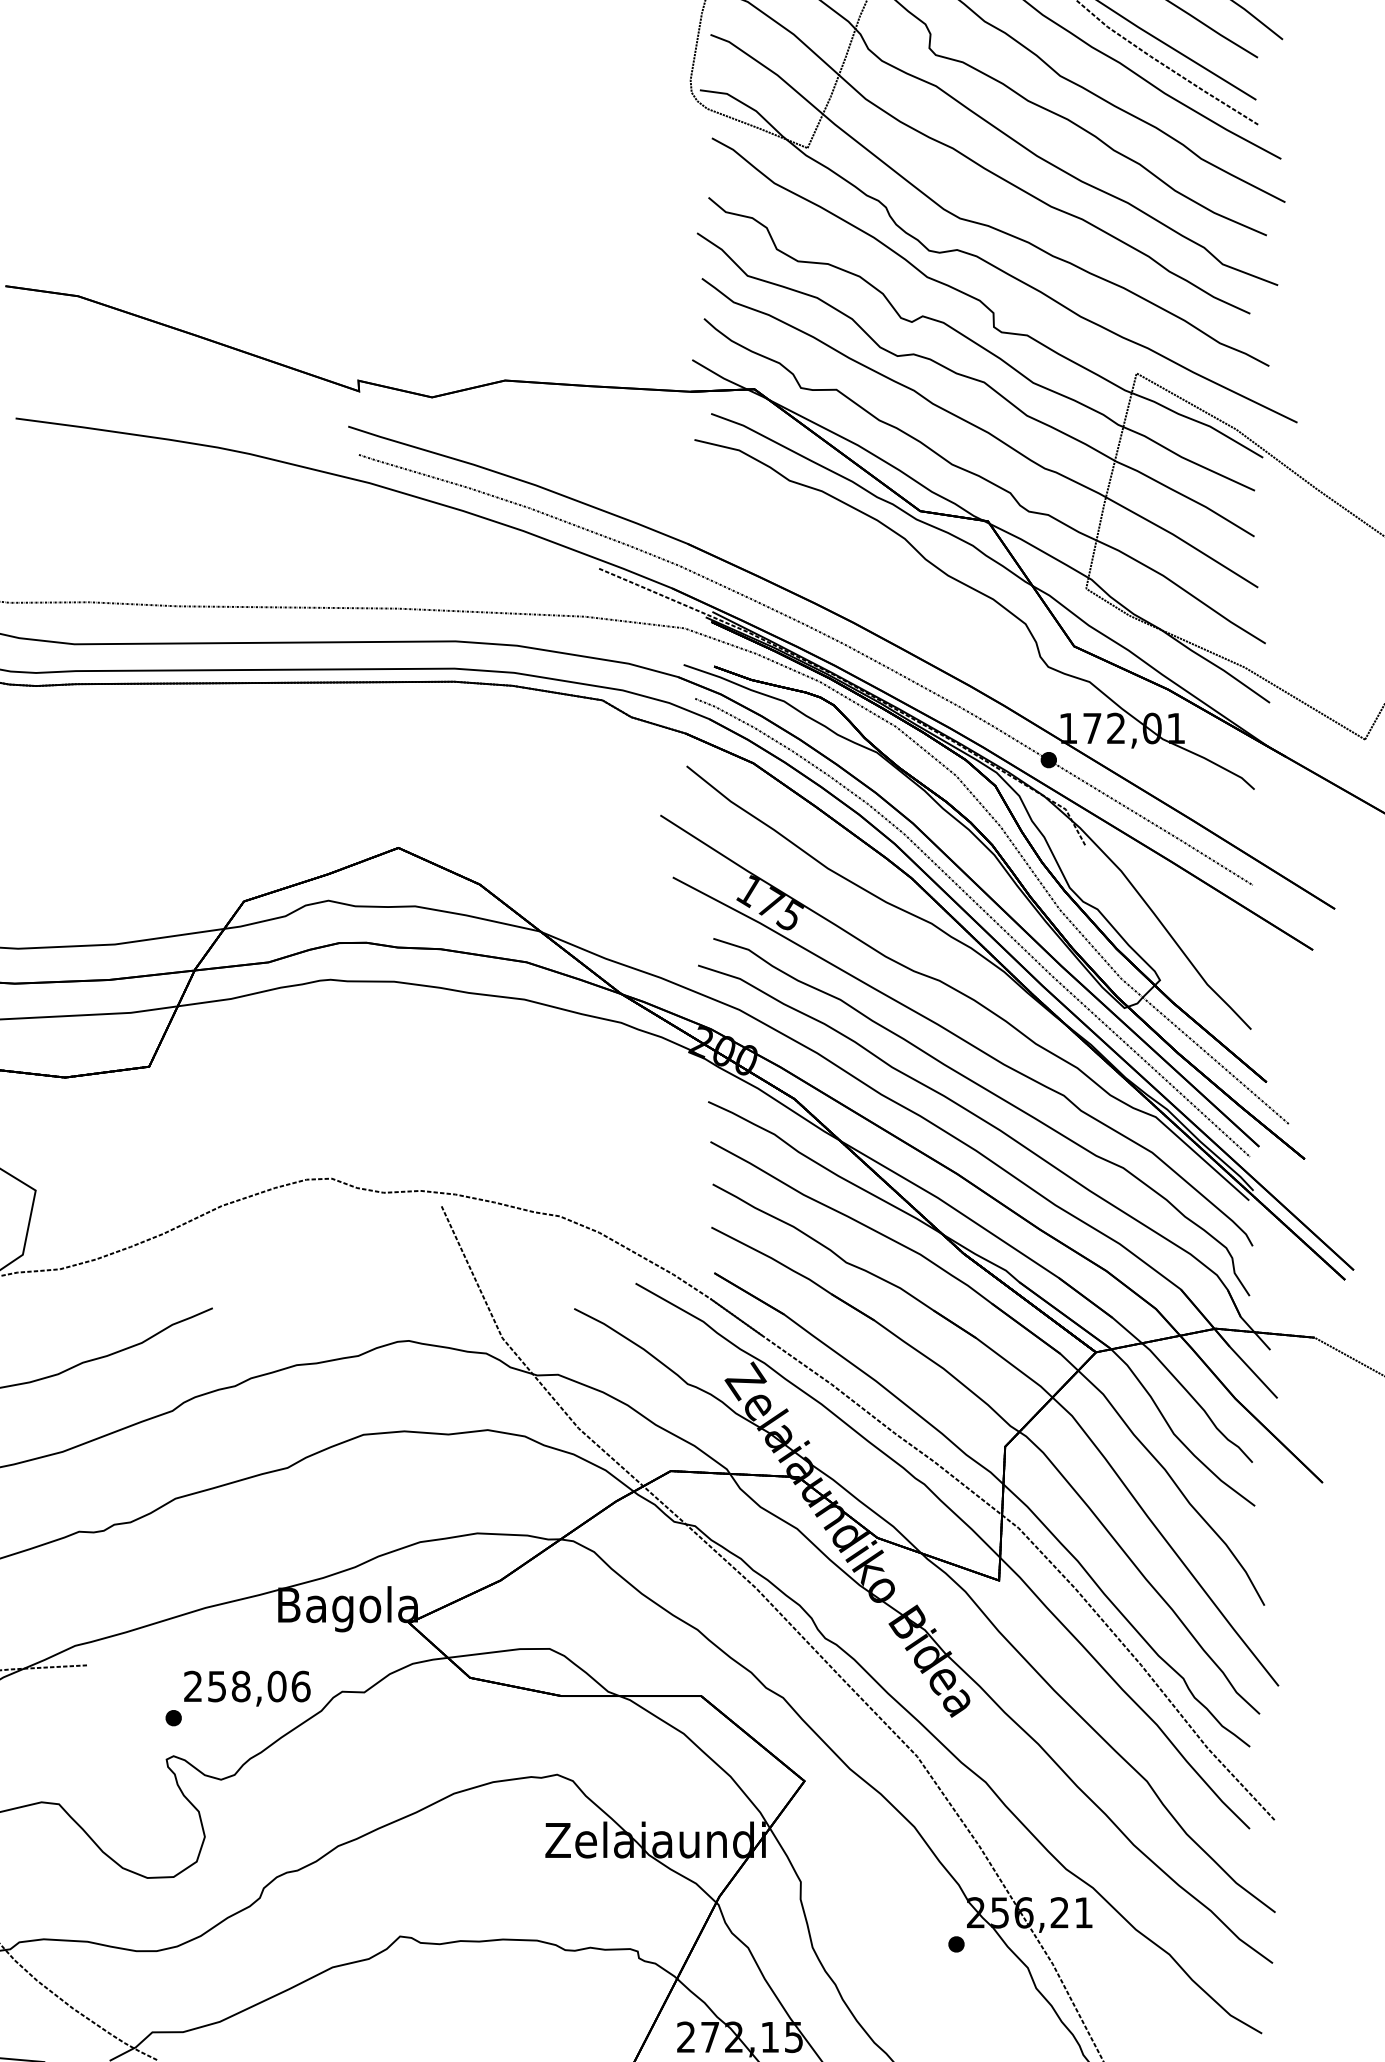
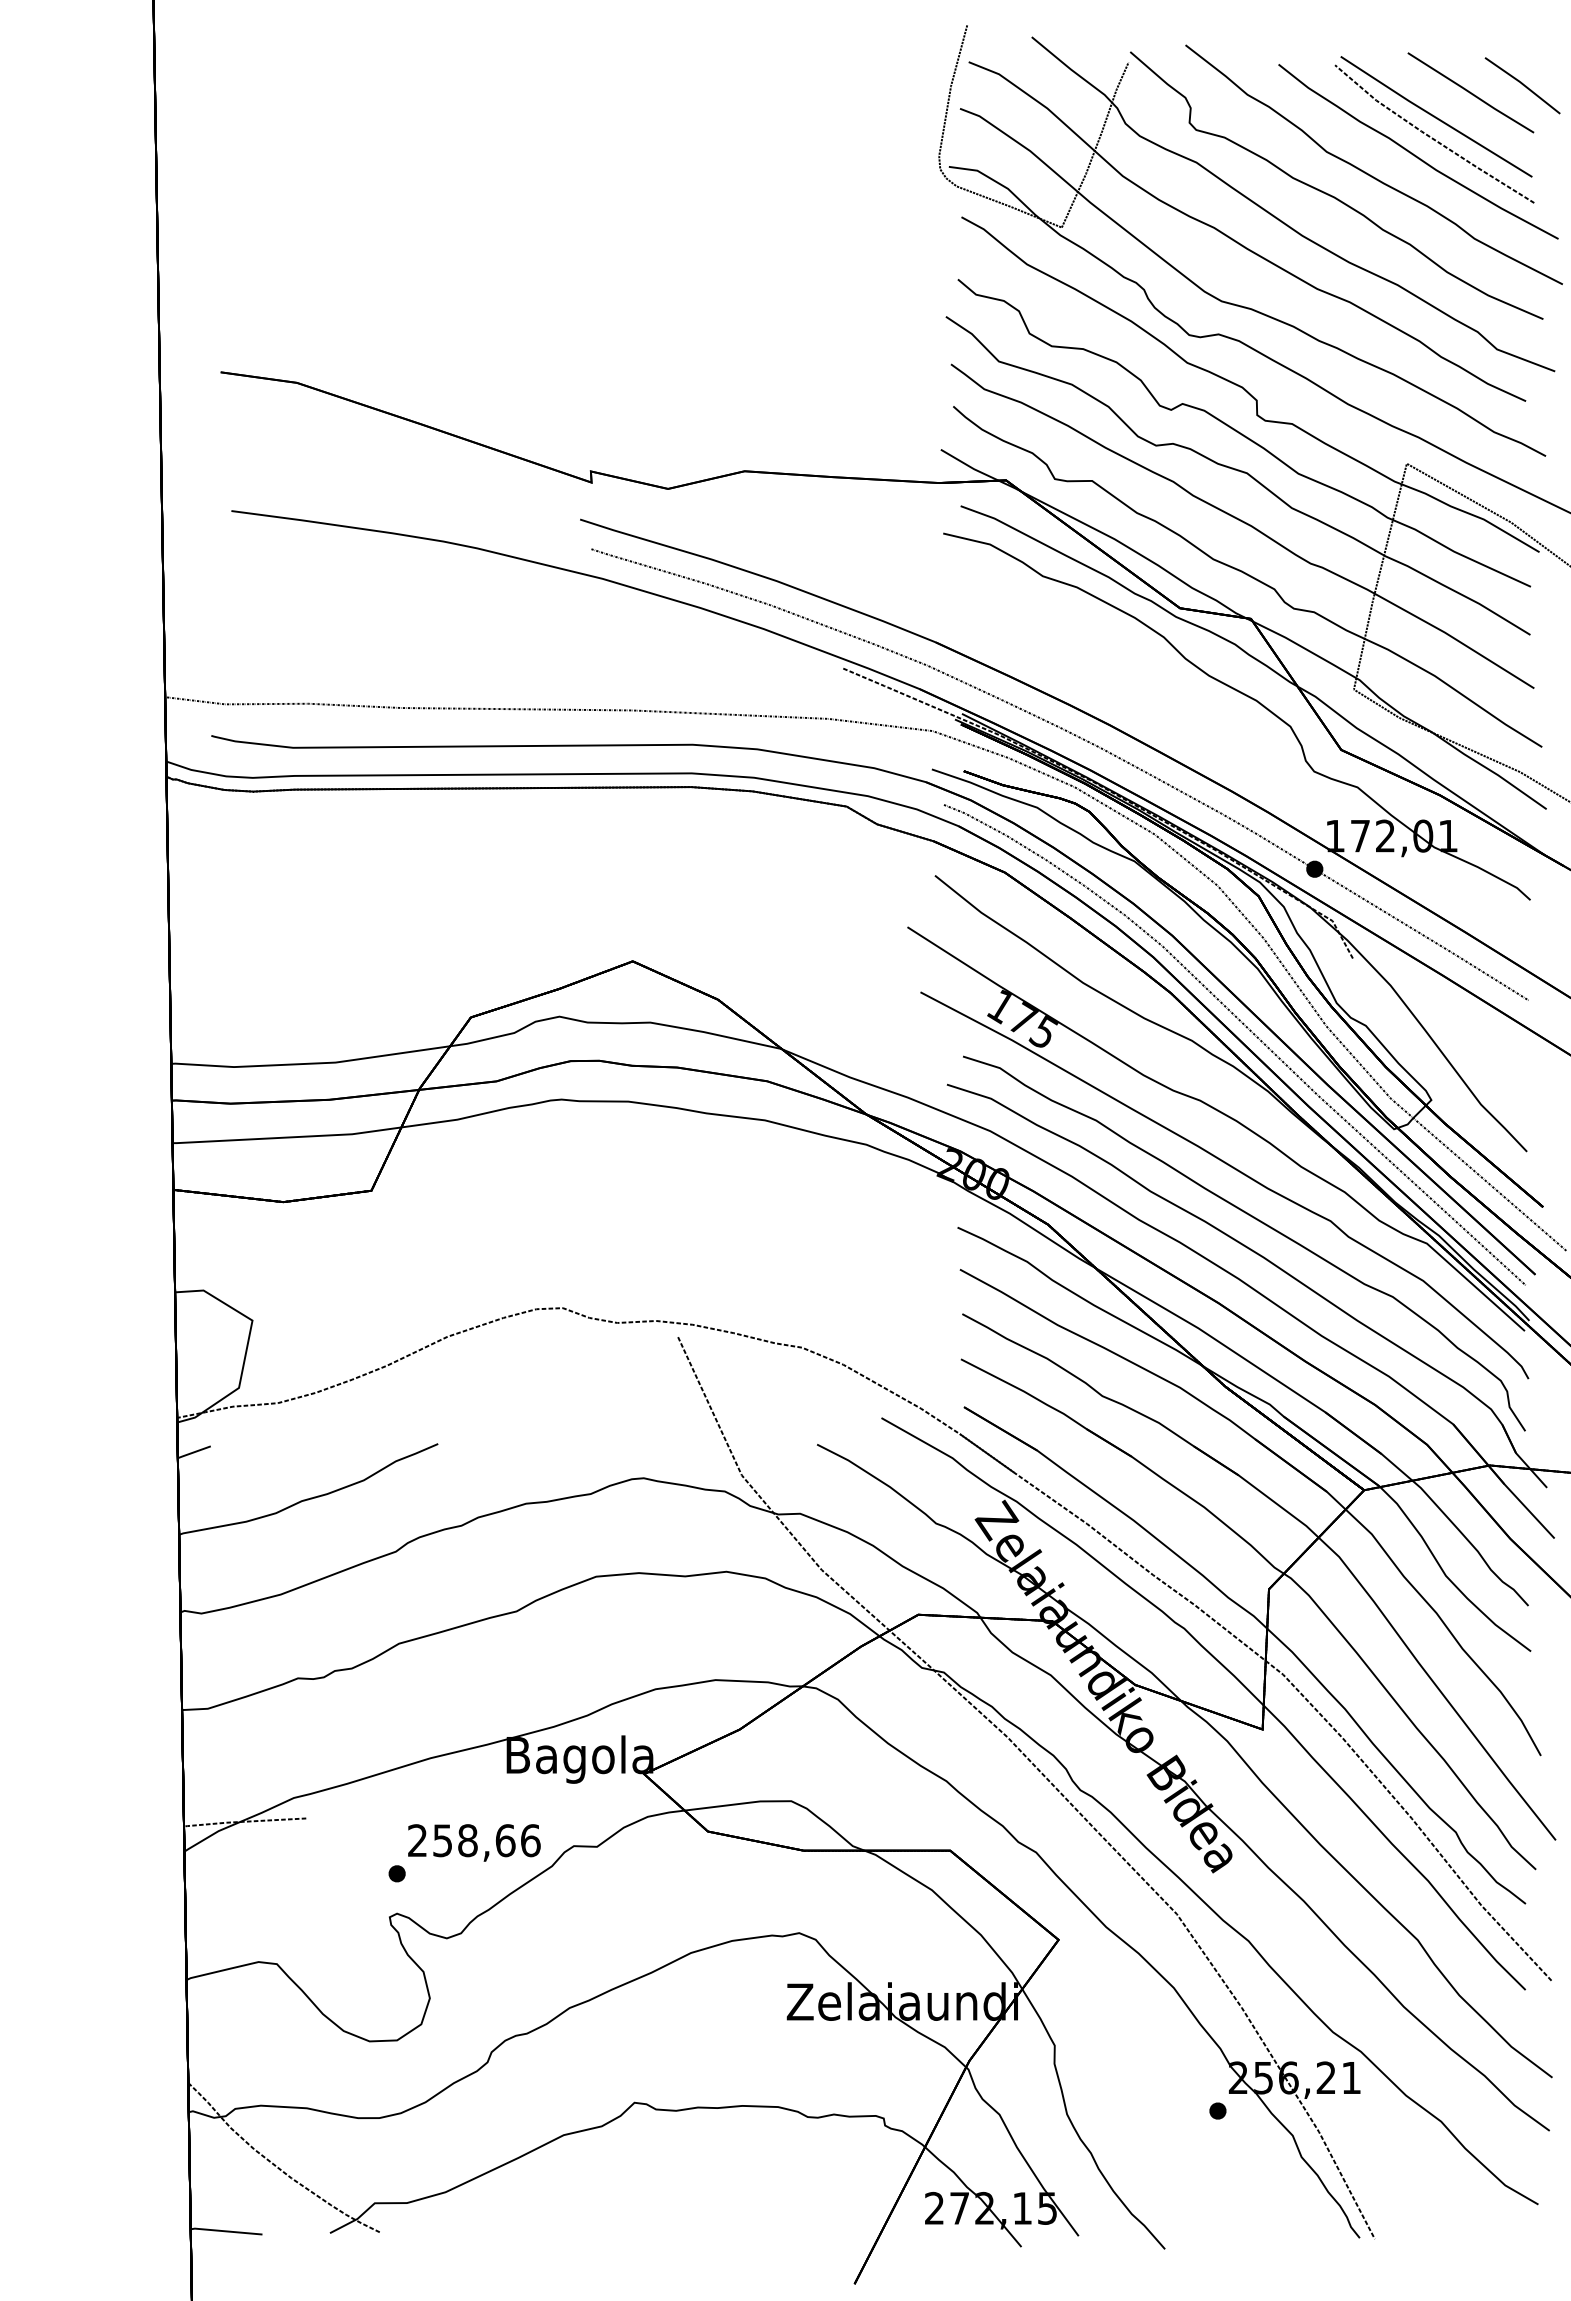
text: (277, 1686) -> (505, 1840), 258,06 -> 258,66

